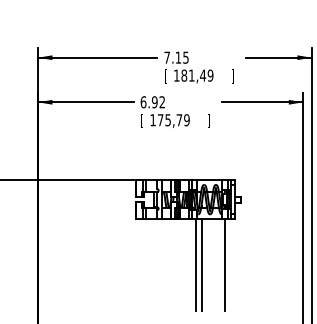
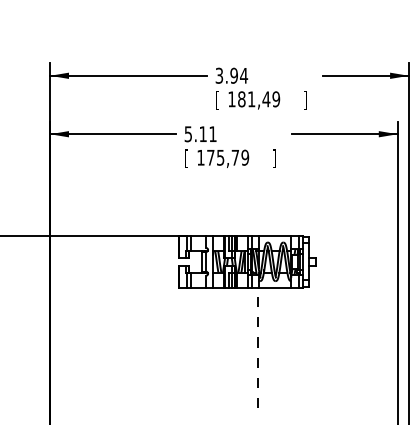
text: (176, 57) -> (231, 75), 7.15 -> 3.94
text: (152, 102) -> (200, 134), 6.92 -> 5.11
line: (196, 264) -> (257, 347), solid -> dashed
line: (201, 264) -> (264, 347), removed
line: (225, 264) -> (295, 347), removed

